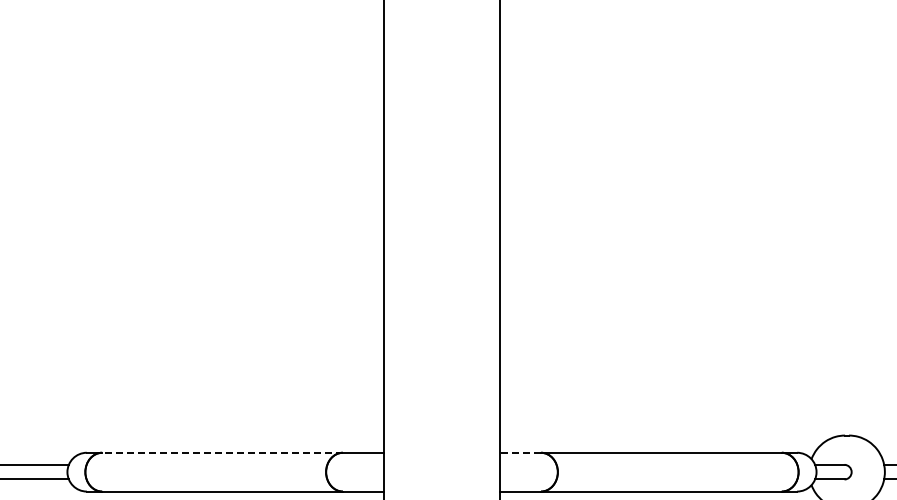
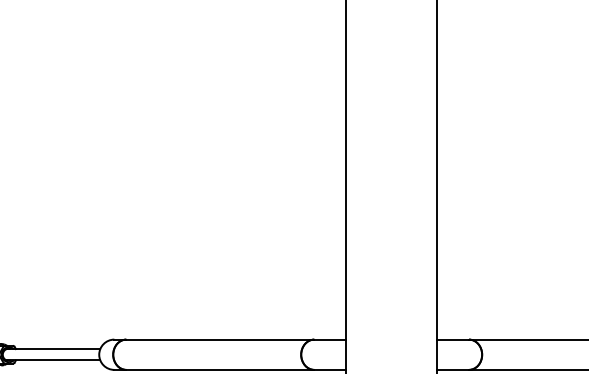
line: (222, 452) -> (220, 339), dashed -> solid
line: (520, 452) -> (452, 339), dashed -> solid

